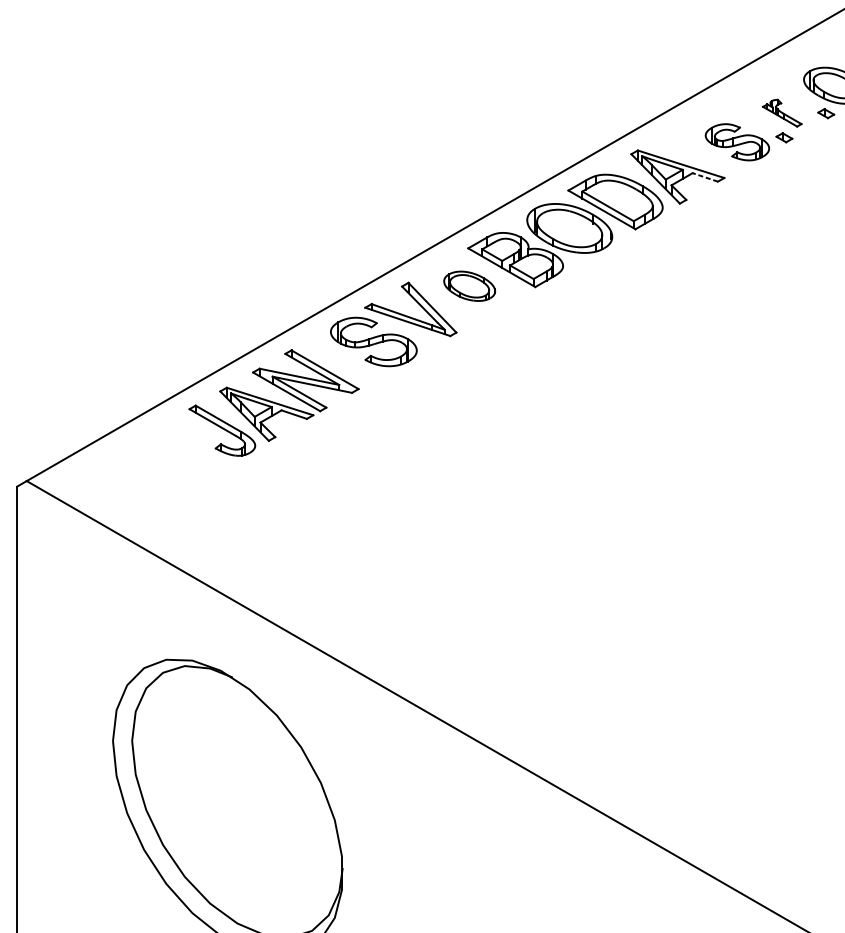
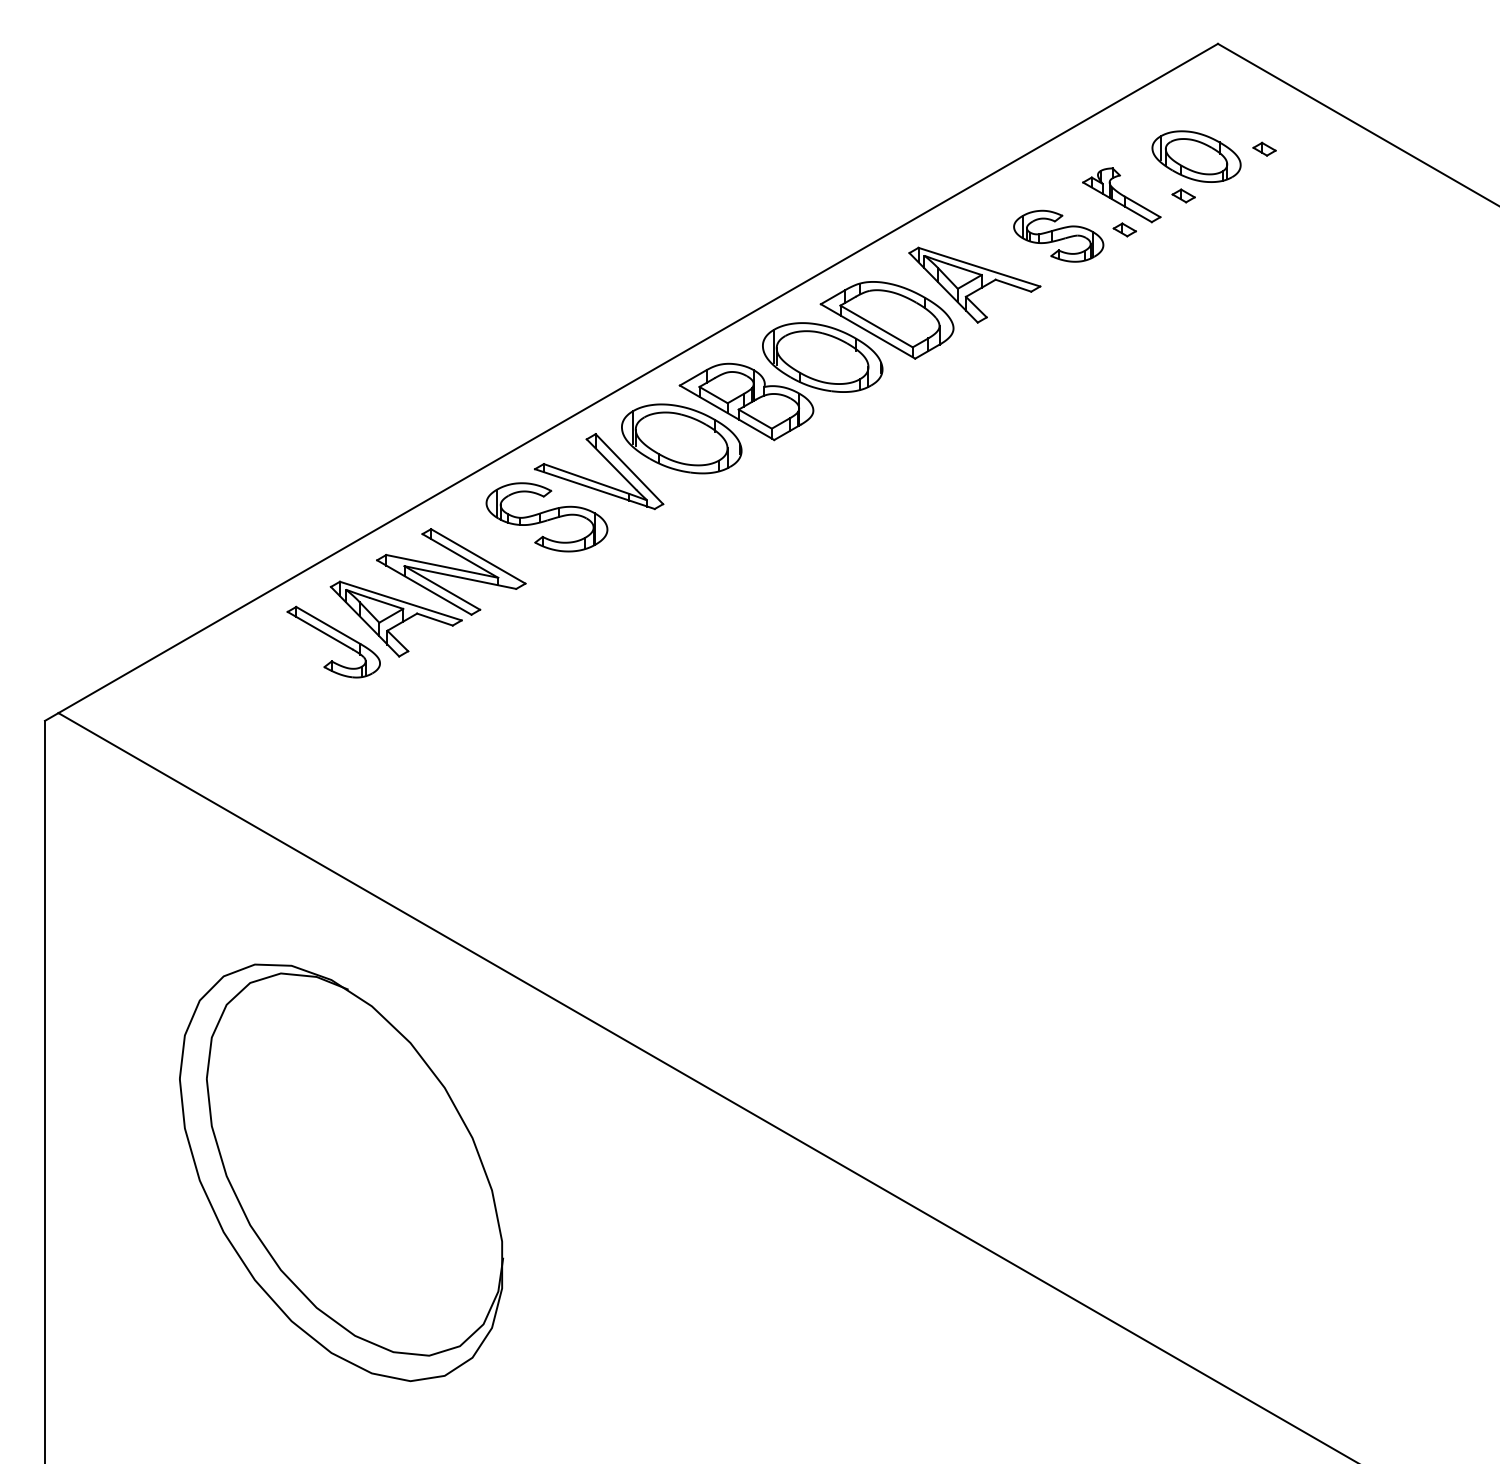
part: (782, 113) -> (1121, 195), size x1.43
line: (705, 177) -> (1013, 285), dashed -> solid
part: (469, 285) -> (681, 438), size x1.67

